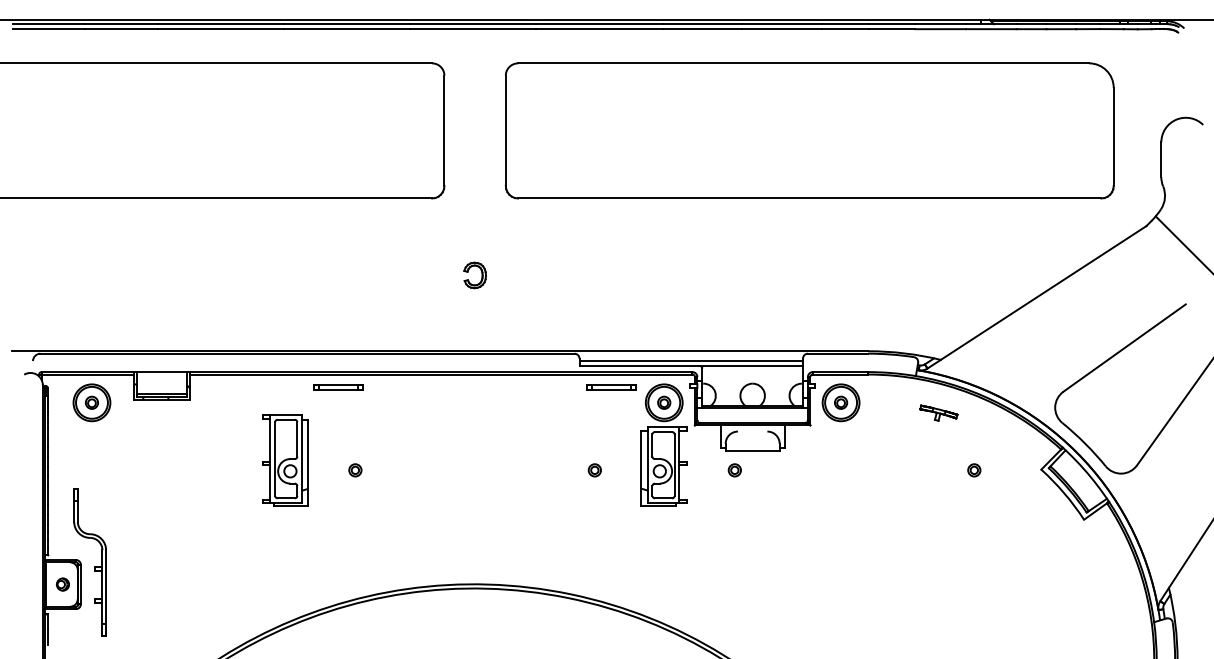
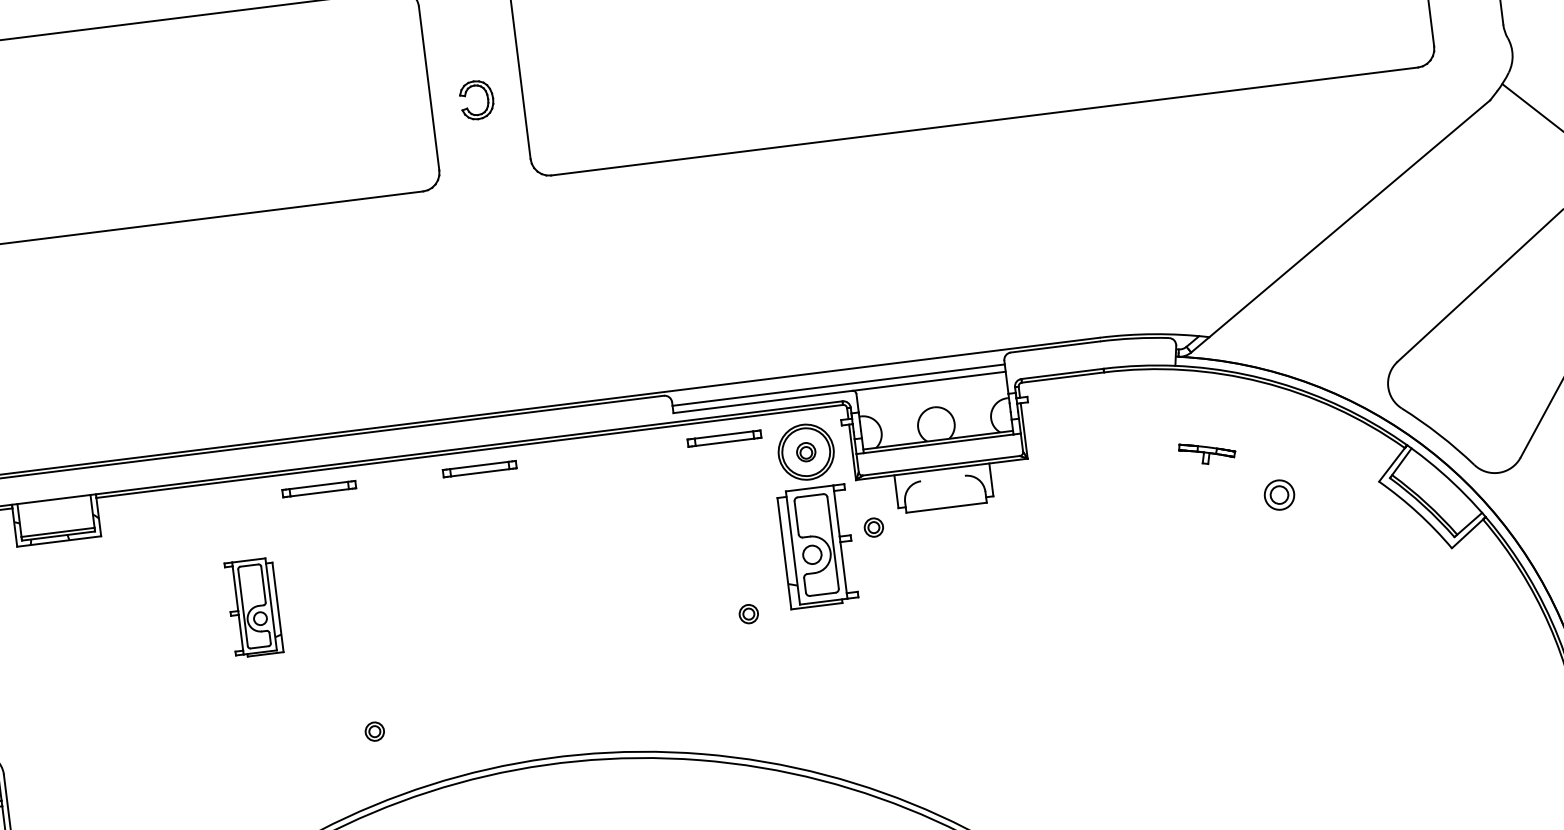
part: (468, 272) -> (466, 97), moved
part: (446, 387) -> (479, 469), added
part: (840, 402) -> (1068, 419), removed
part: (938, 412) -> (1206, 451), moved
part: (285, 460) -> (253, 608), size x0.7
part: (355, 470) -> (375, 731), moved
part: (594, 470) -> (748, 614), moved
part: (734, 470) -> (873, 527), moved
part: (974, 470) -> (1279, 495), size x1.6

